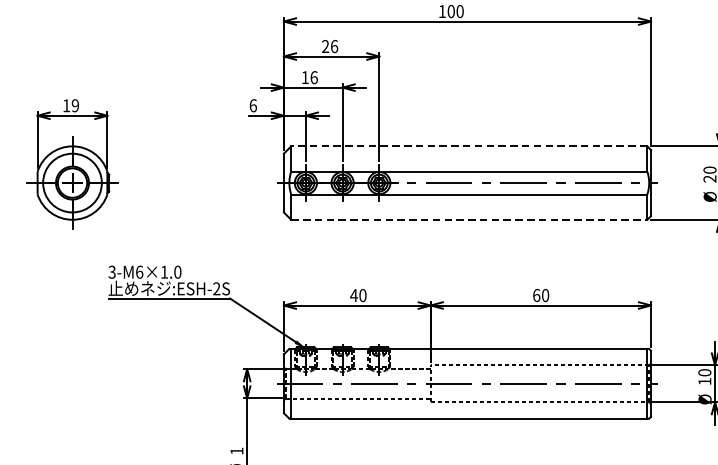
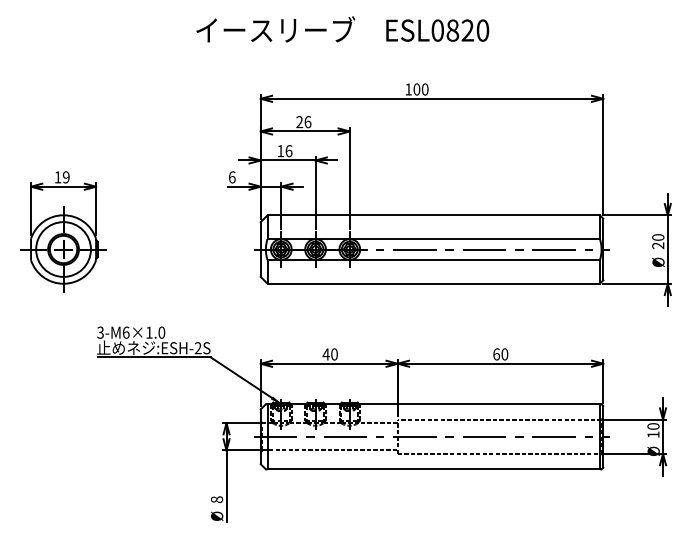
line: (469, 146) -> (433, 215), dashed -> solid
line: (470, 219) -> (434, 283), dashed -> solid
text: (236, 451) -> (216, 499), 1 -> 8

